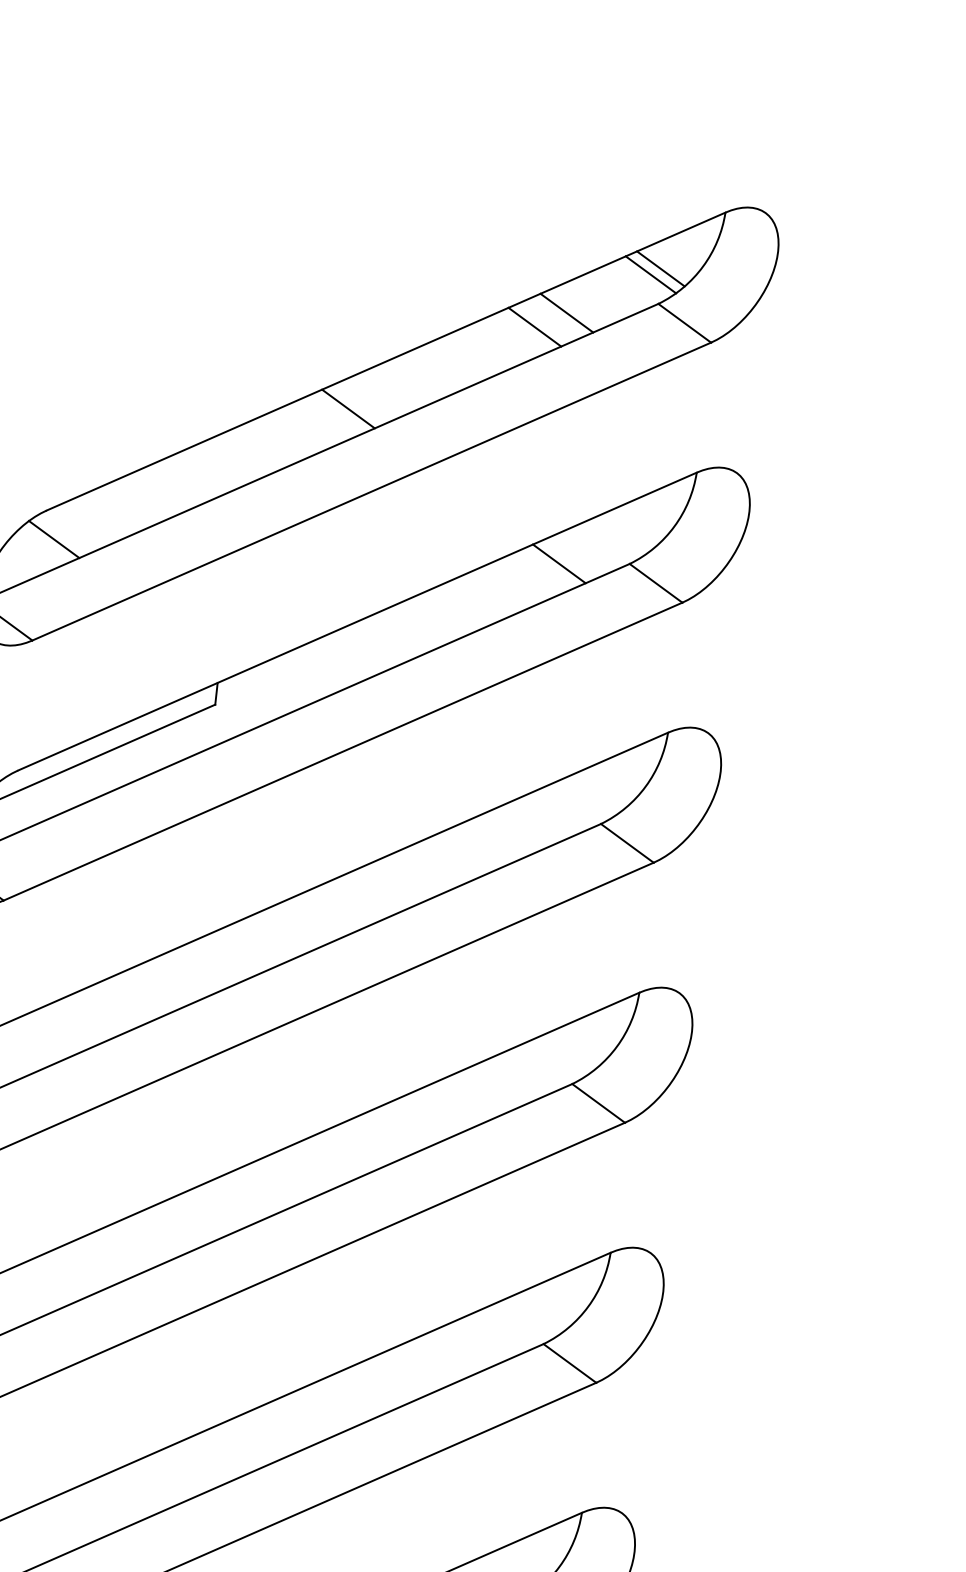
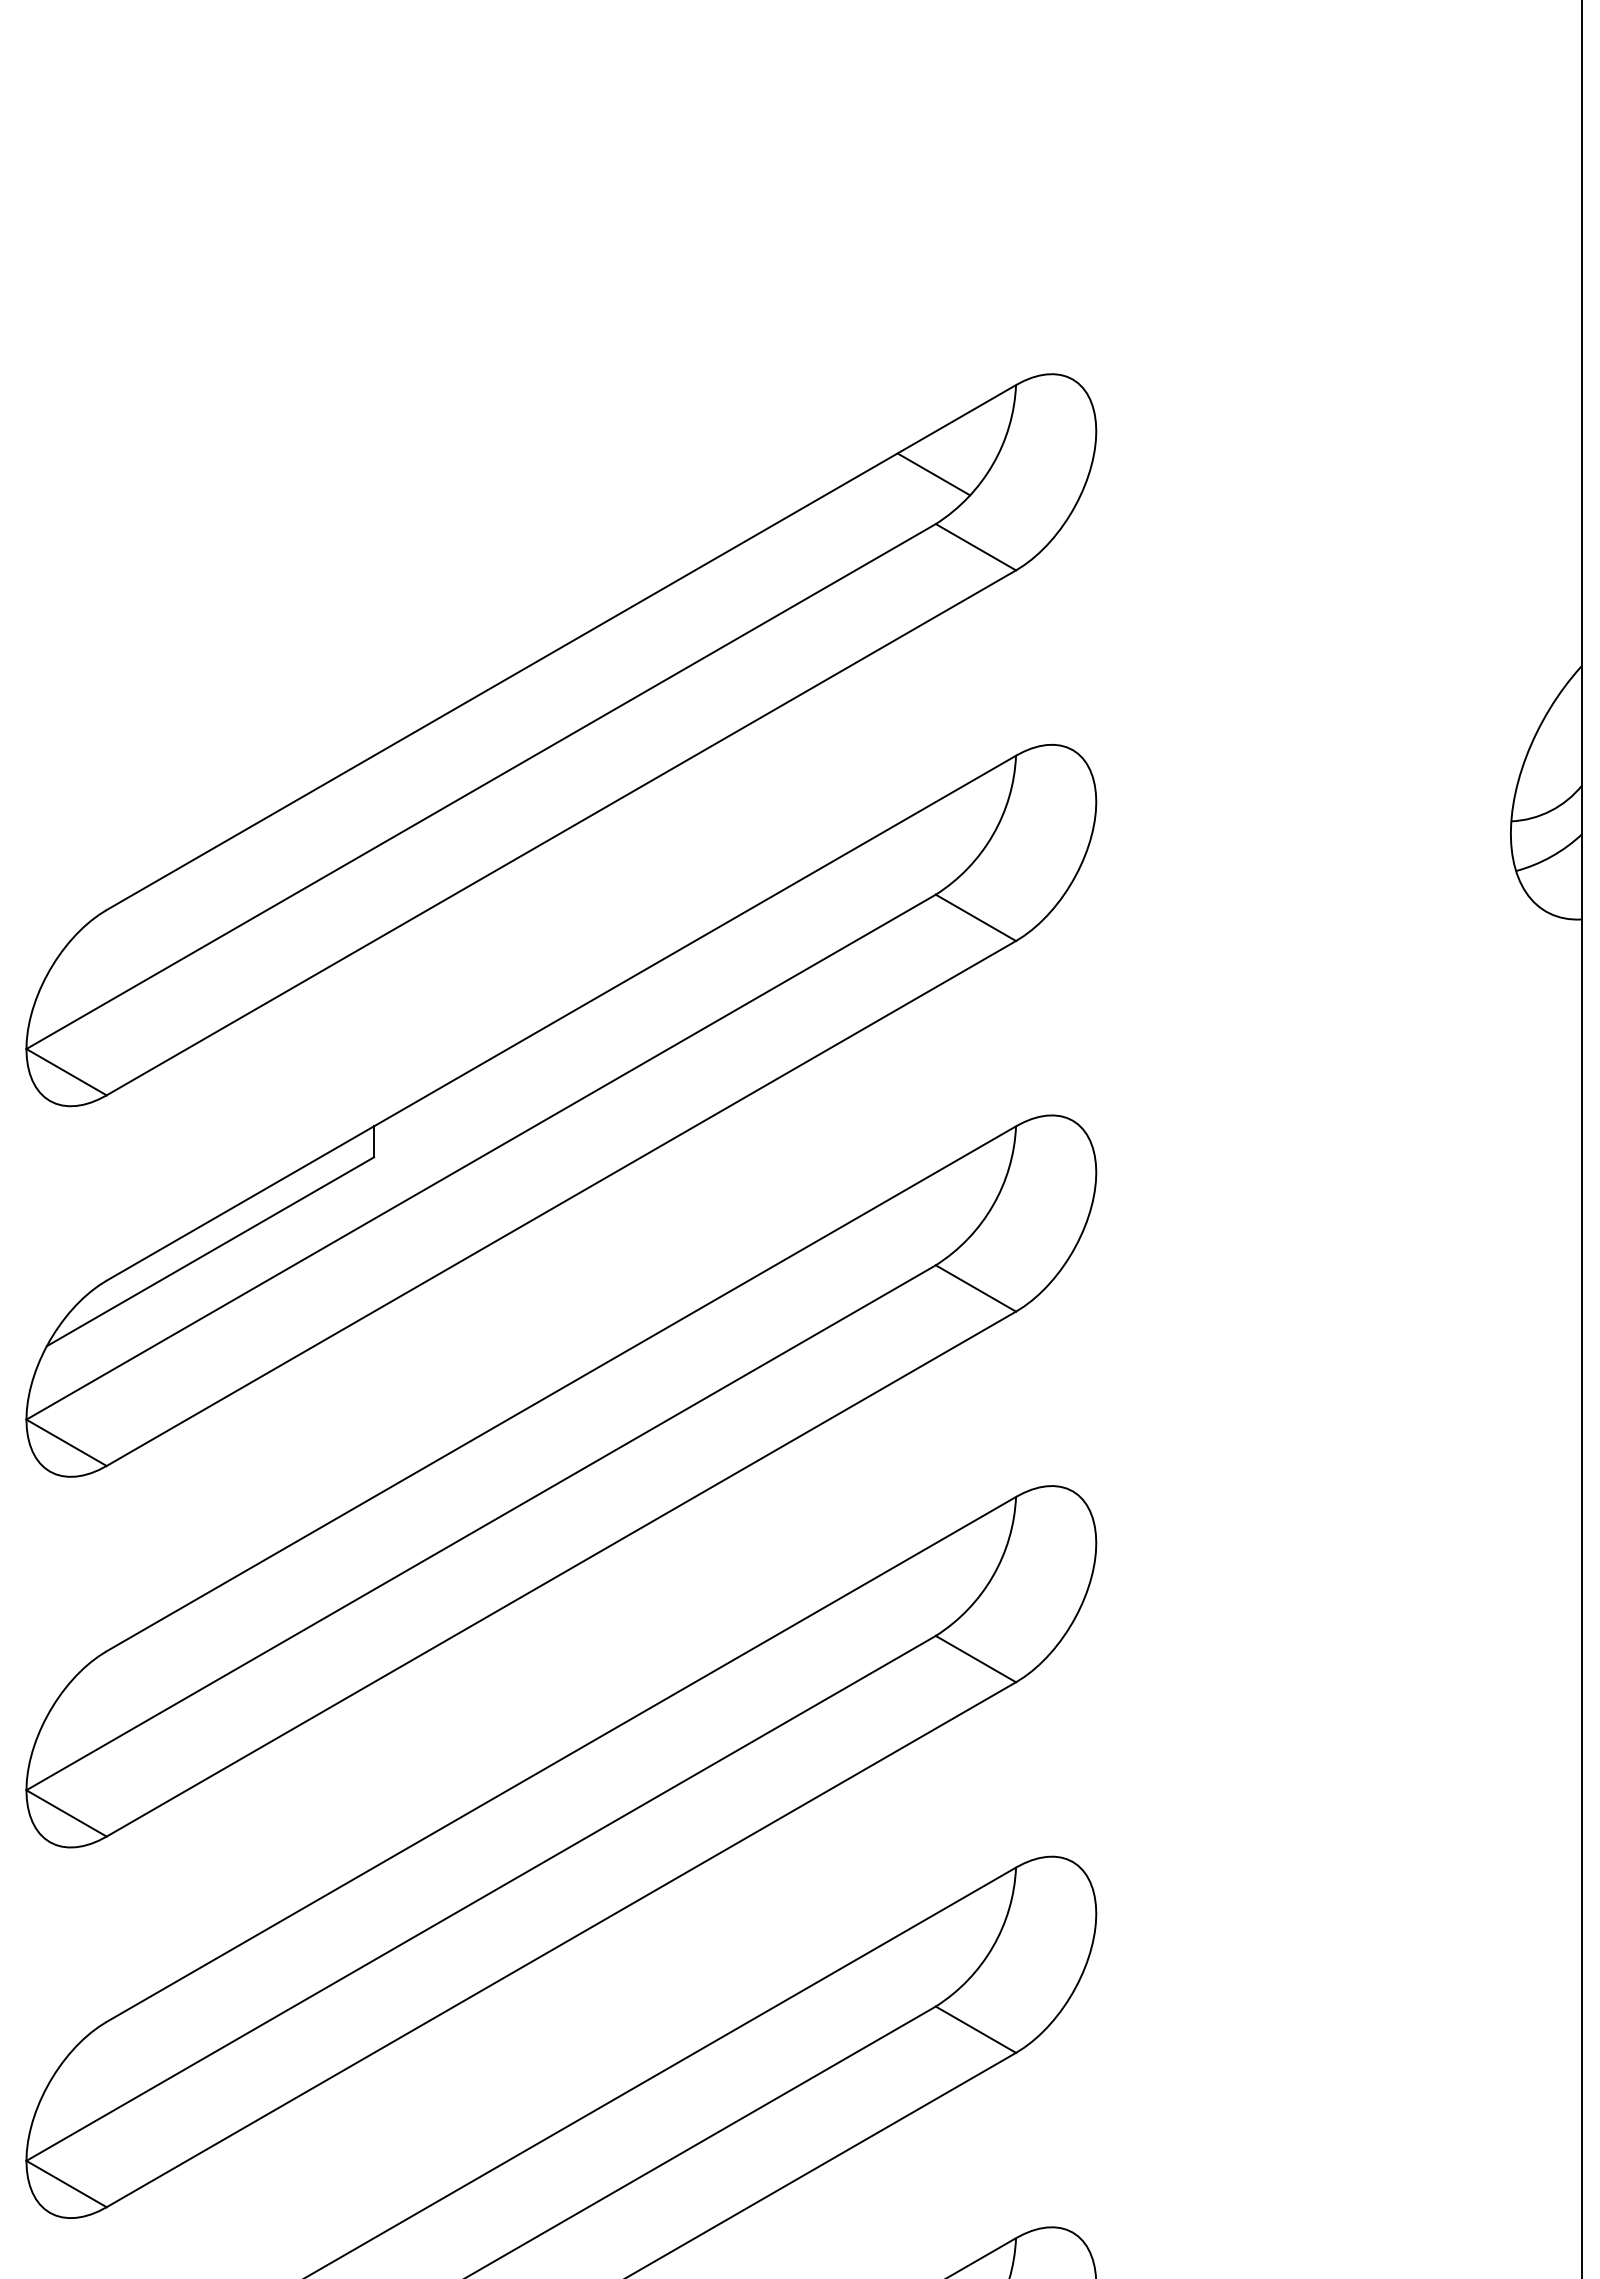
line: (650, 274) -> (920, 484), removed
line: (566, 313) -> (808, 551), removed
line: (534, 326) -> (765, 575), removed
line: (348, 409) -> (515, 720), removed
line: (54, 539) -> (121, 949), removed
line: (559, 563) -> (836, 905), removed

